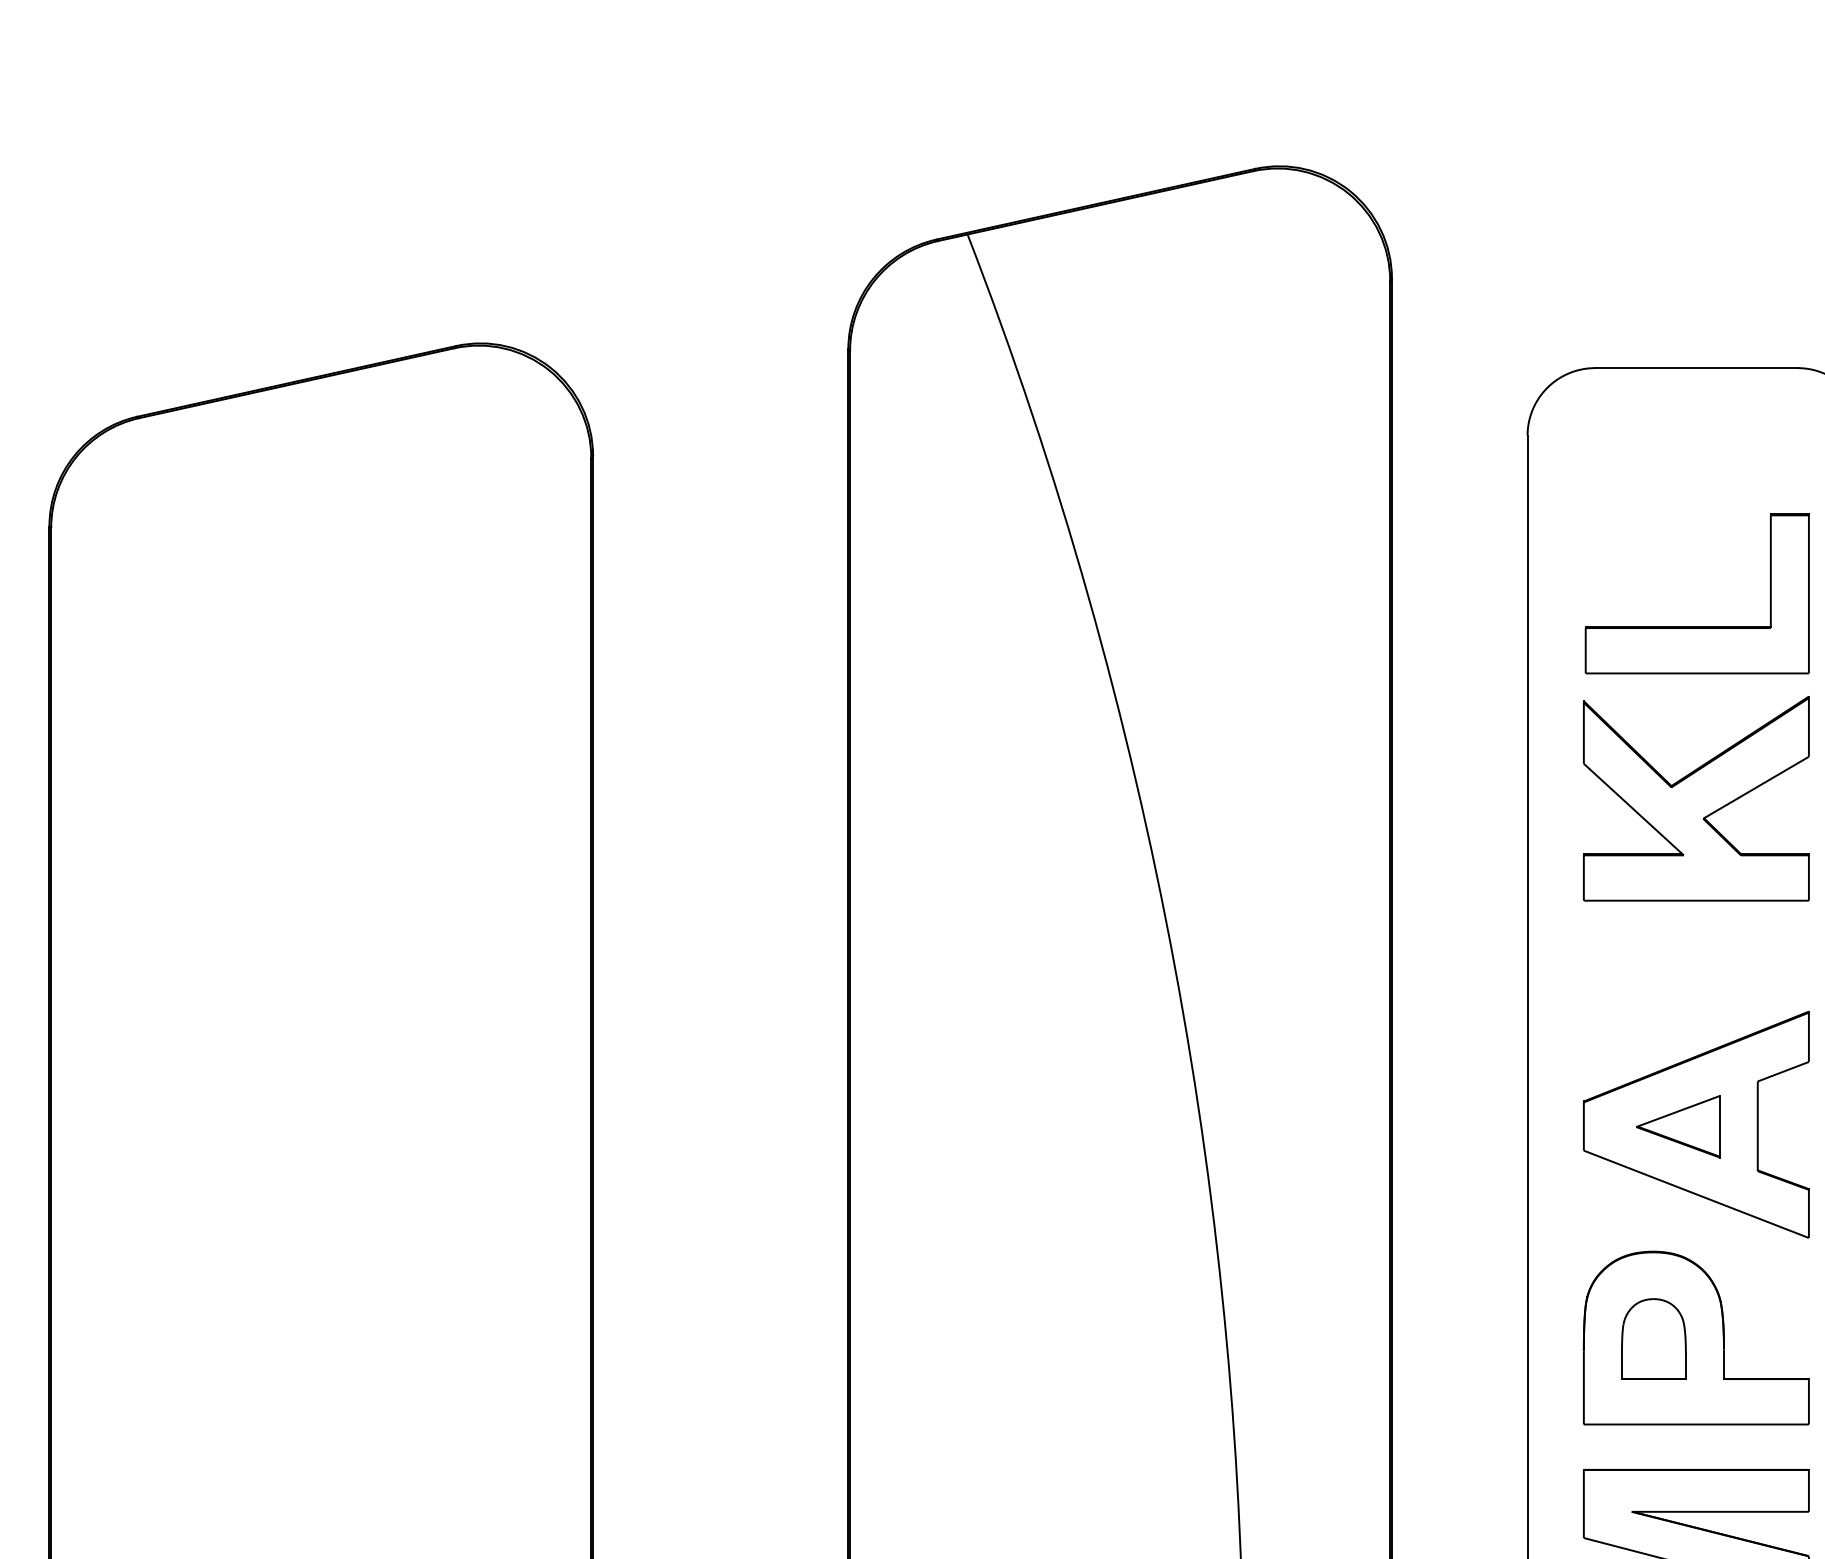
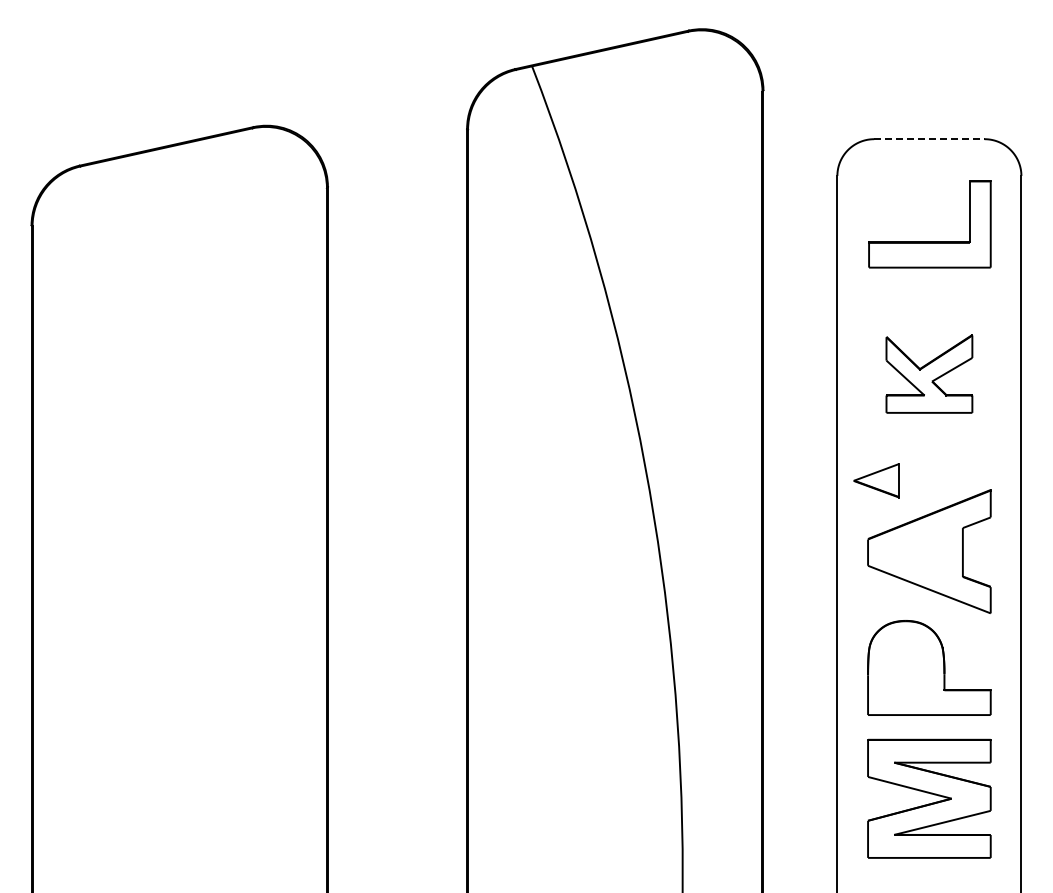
line: (1696, 368) -> (929, 139), solid -> dashed
part: (1696, 625) -> (929, 241), moved
part: (1696, 797) -> (929, 373), size x0.7
part: (1678, 1126) -> (876, 480), moved
part: (1652, 1337) -> (905, 667), removed

